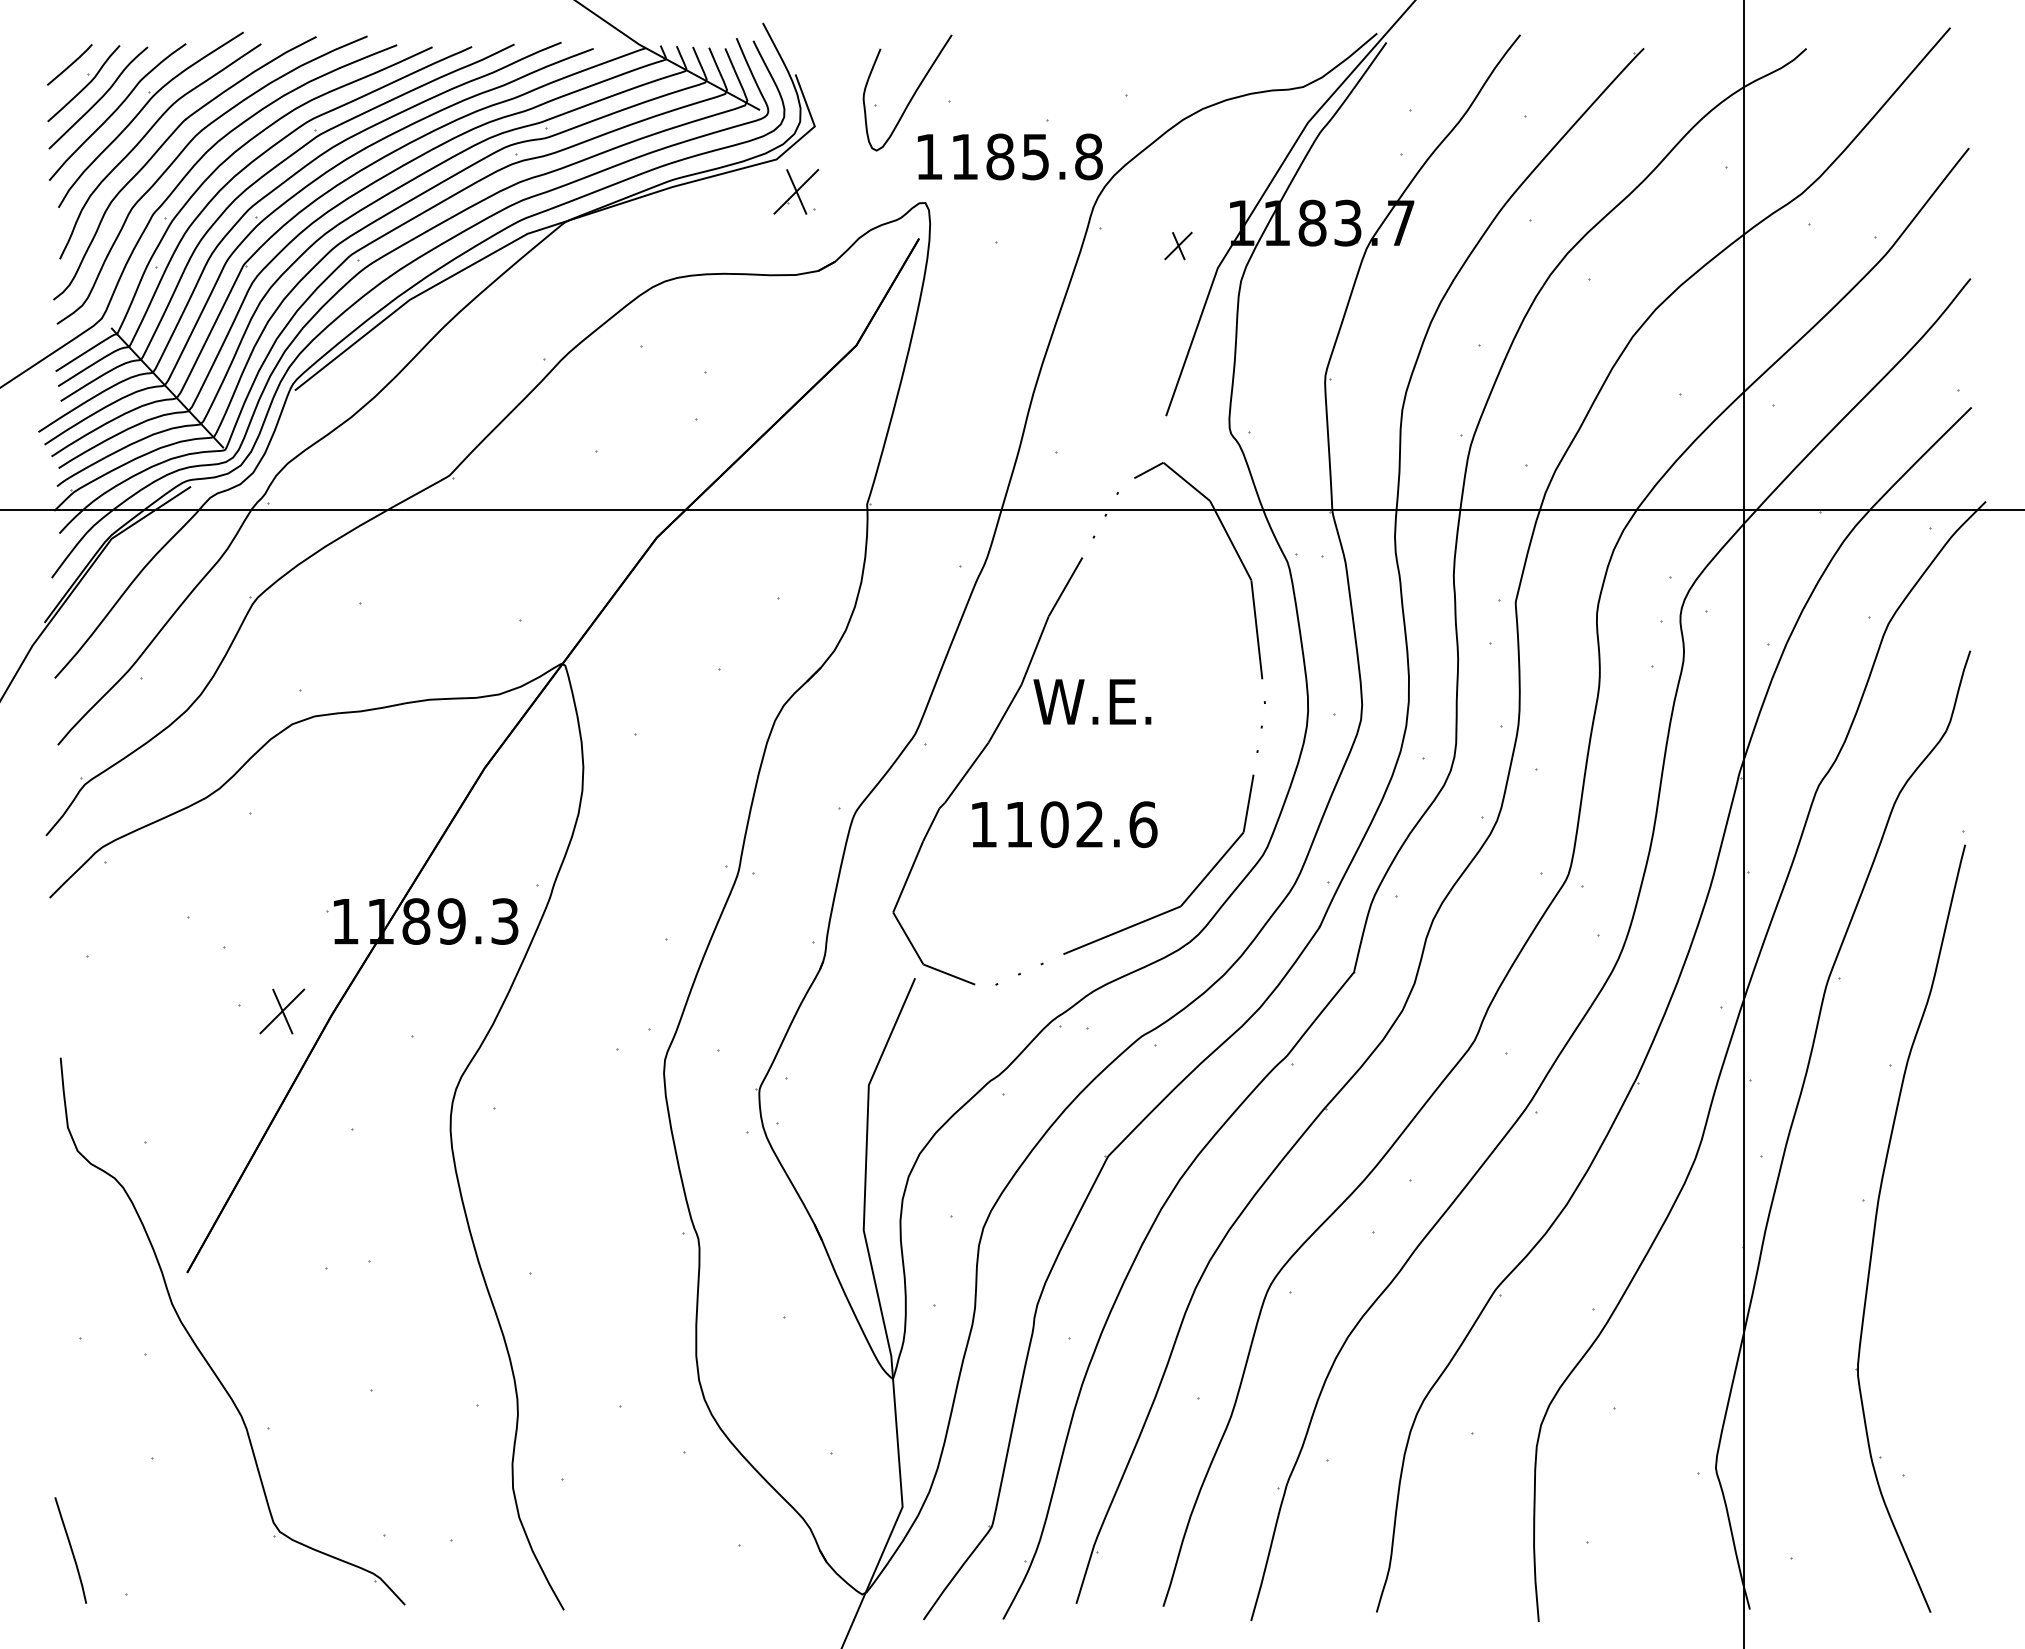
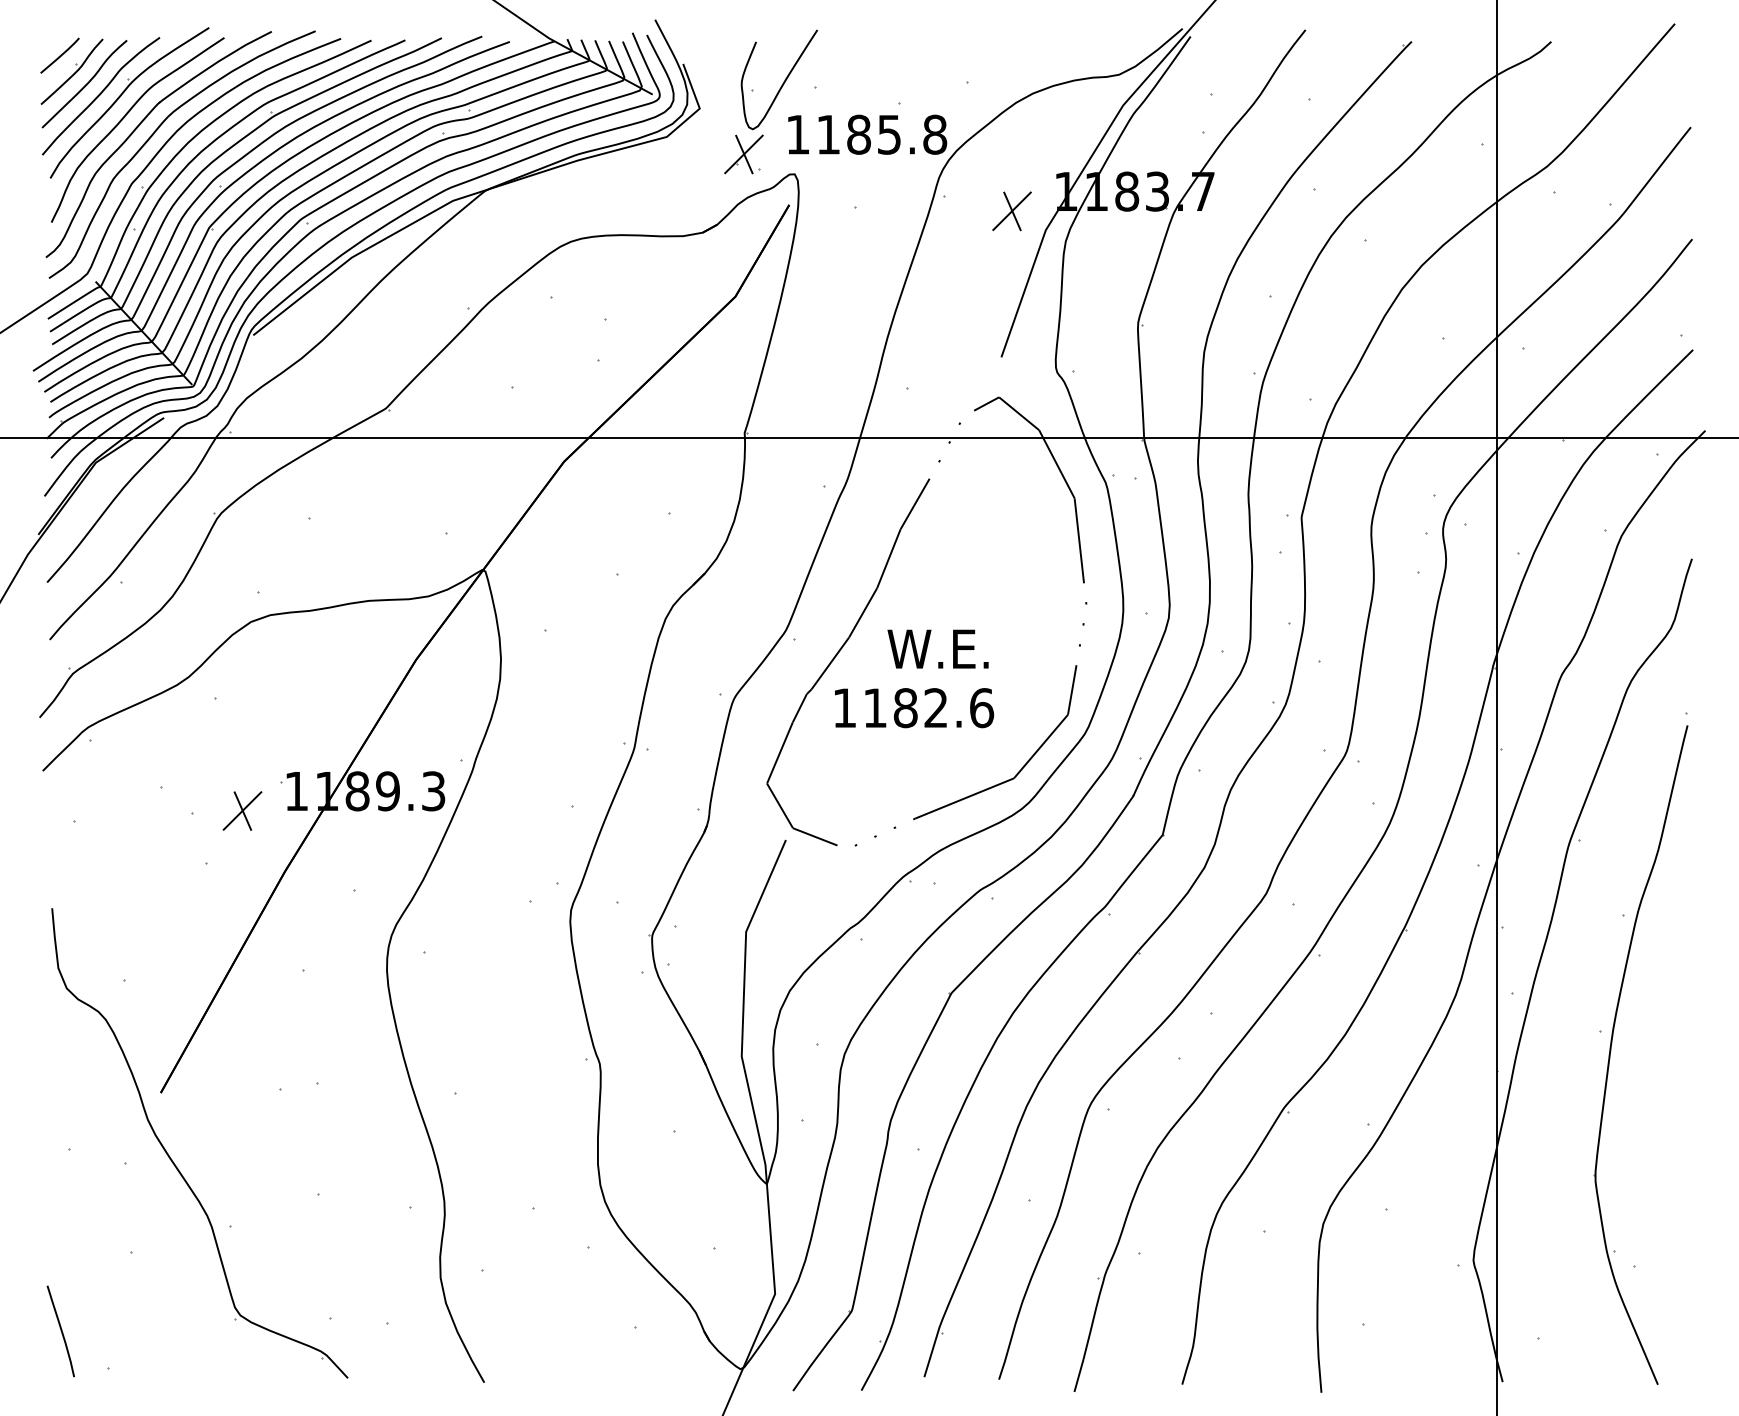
part: (796, 191) -> (744, 154), moved
part: (1178, 245) -> (1012, 210), size x1.67
text: (1092, 701) -> (938, 648), moved
text: (1054, 824) -> (905, 708), 1102.6 -> 1182.6
part: (282, 1011) -> (242, 811), moved

